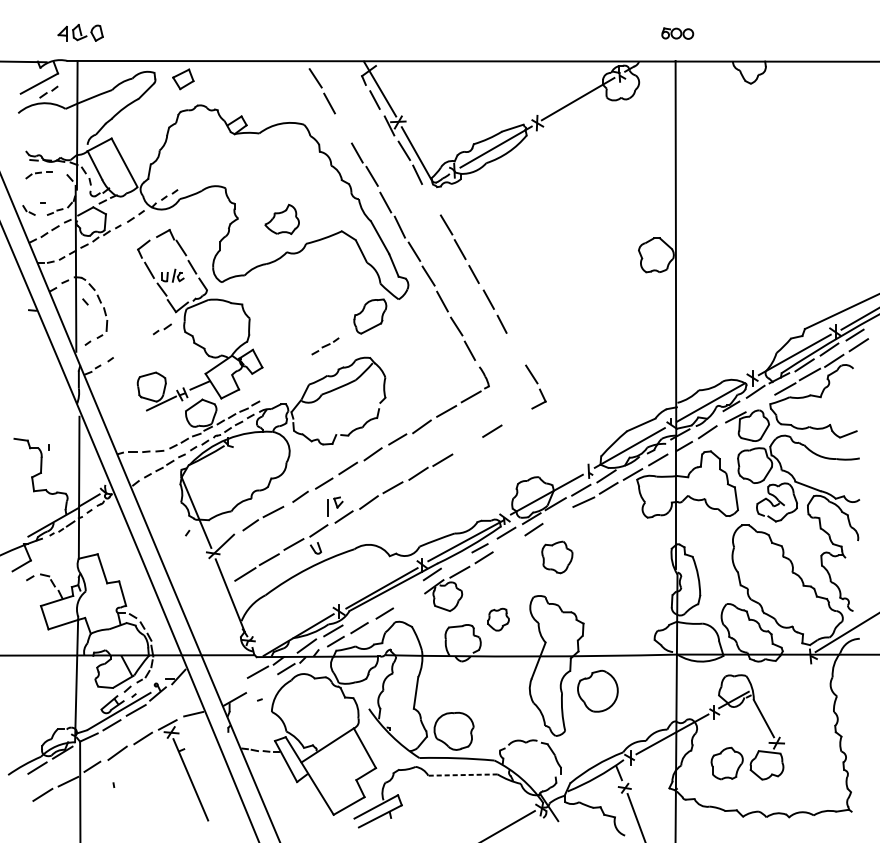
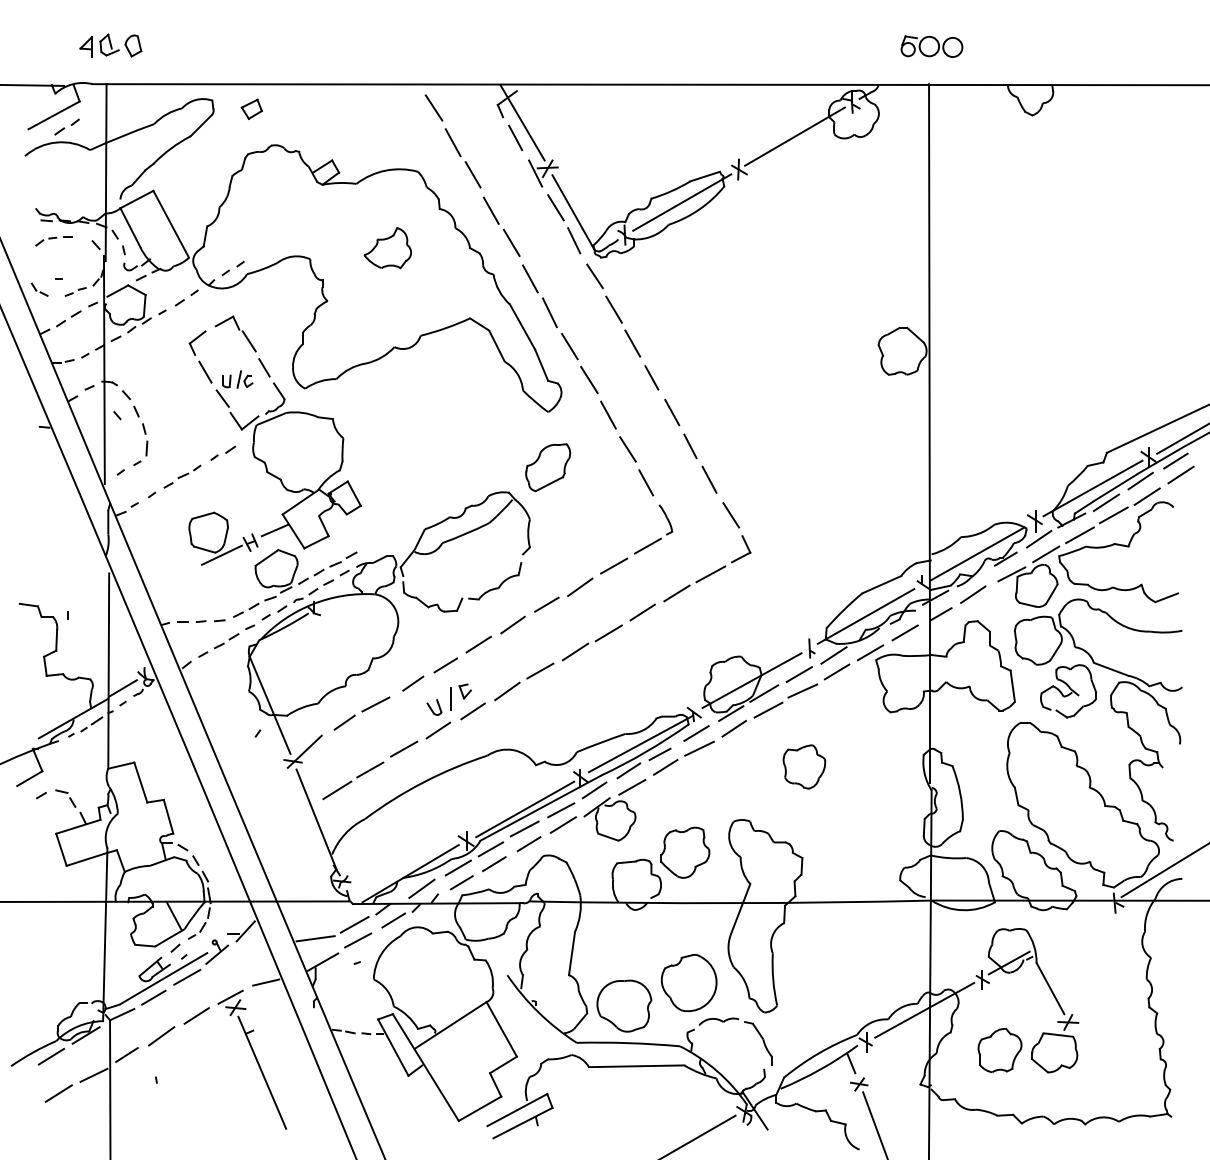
part: (677, 33) -> (931, 46), size x1.43
part: (182, 78) -> (251, 108), size x0.71
line: (343, 126) -> (472, 174), added
line: (432, 200) -> (594, 276), added
part: (281, 219) -> (387, 248), moved
part: (370, 316) -> (548, 467), moved
part: (325, 346) -> (182, 476), moved
line: (515, 348) -> (709, 479), added
line: (761, 402) -> (1046, 554), added
line: (516, 417) -> (710, 574), added
line: (467, 445) -> (642, 612), added
line: (558, 515) -> (768, 709), added
line: (508, 544) -> (699, 748), added
part: (316, 548) -> (434, 707), moved
part: (557, 557) -> (804, 766), moved
line: (457, 560) -> (628, 770), added
line: (408, 589) -> (561, 810), added
line: (409, 599) -> (562, 824), added
line: (381, 602) -> (524, 828), added
line: (356, 617) -> (490, 849), added
part: (498, 619) -> (685, 852), size x1.67
line: (229, 682) -> (315, 938), added
line: (260, 683) -> (358, 940), added
part: (597, 691) -> (688, 983), moved
line: (462, 775) -> (636, 1066), dashed -> solid

